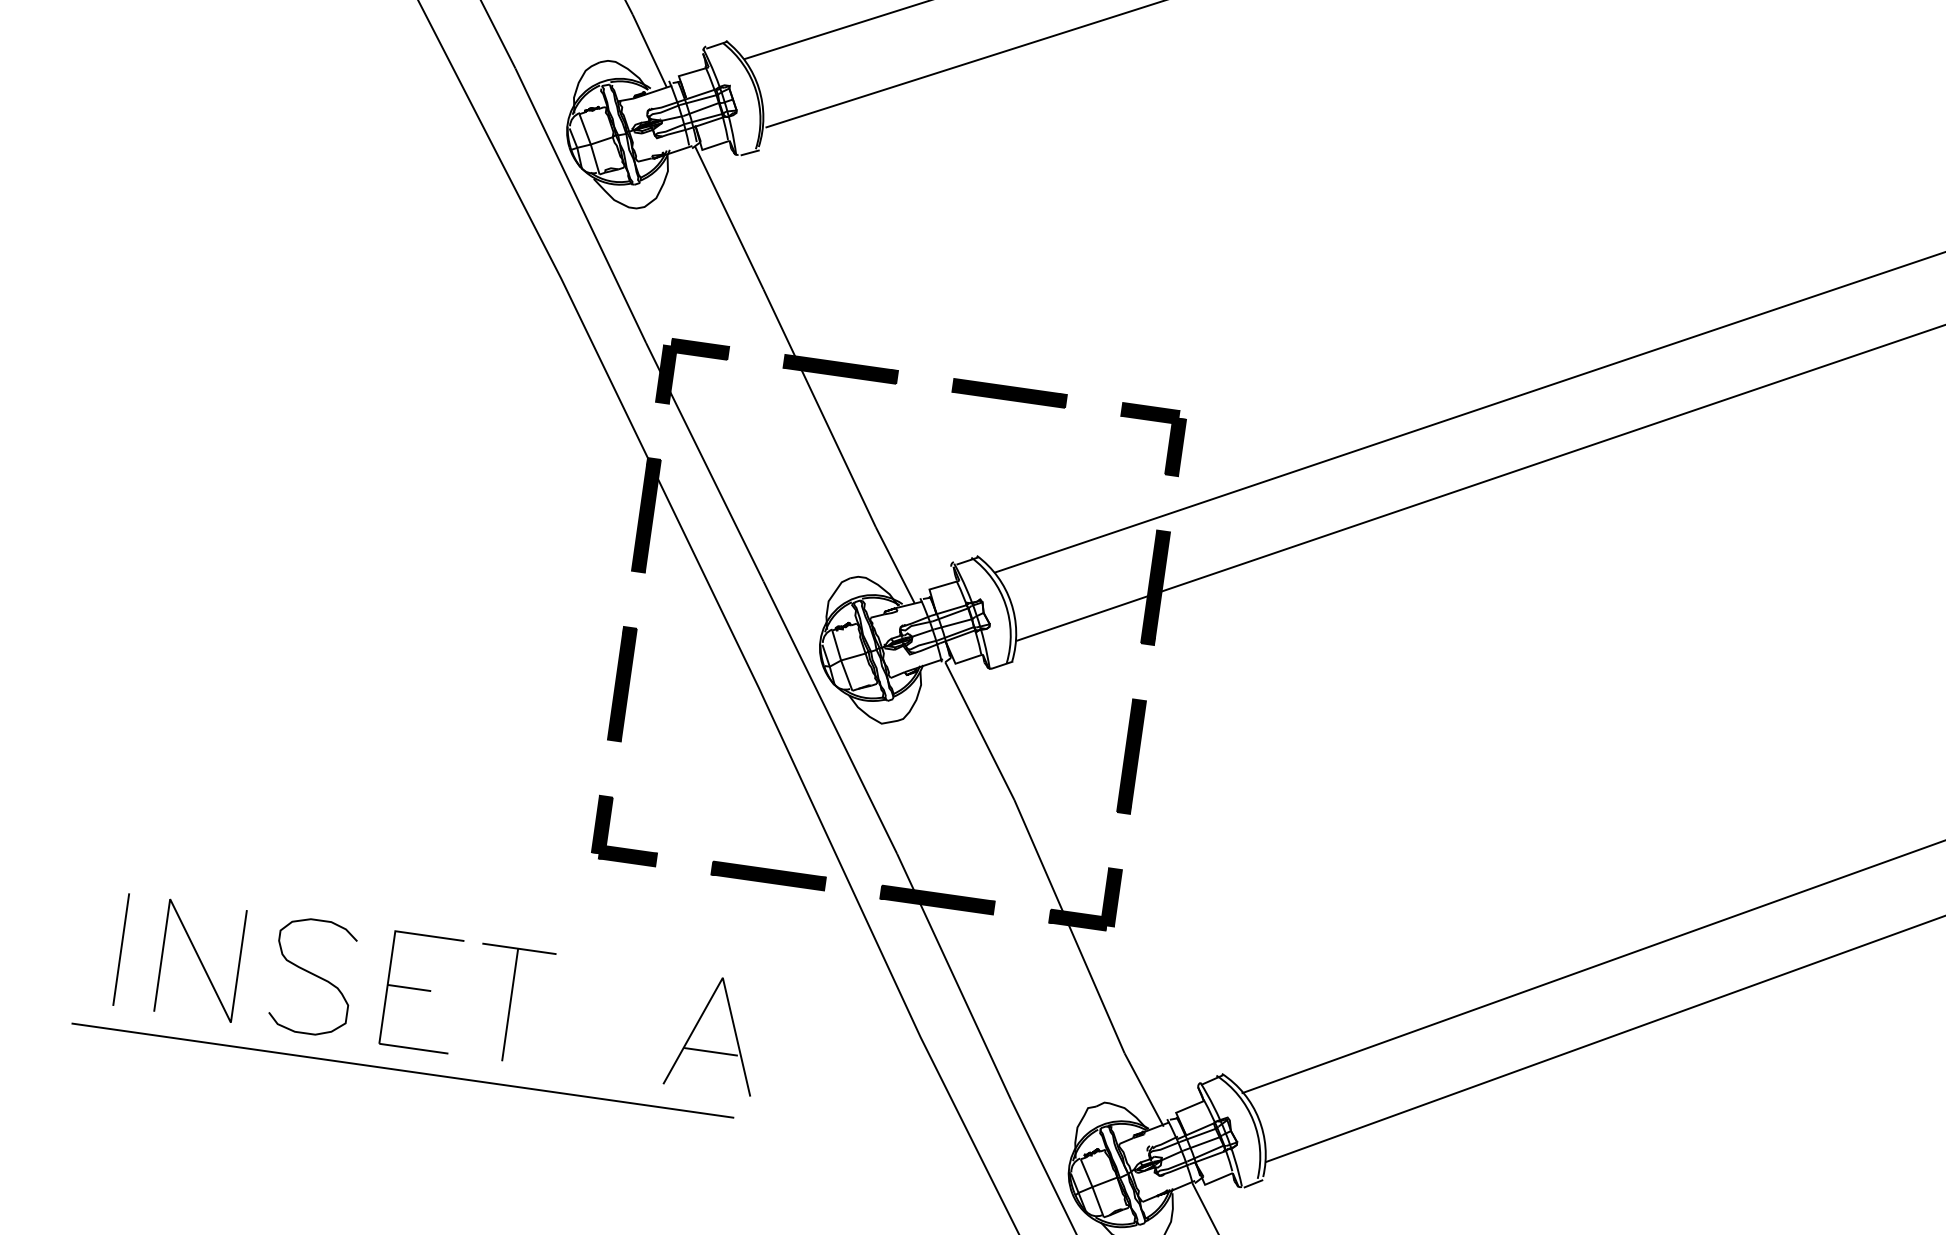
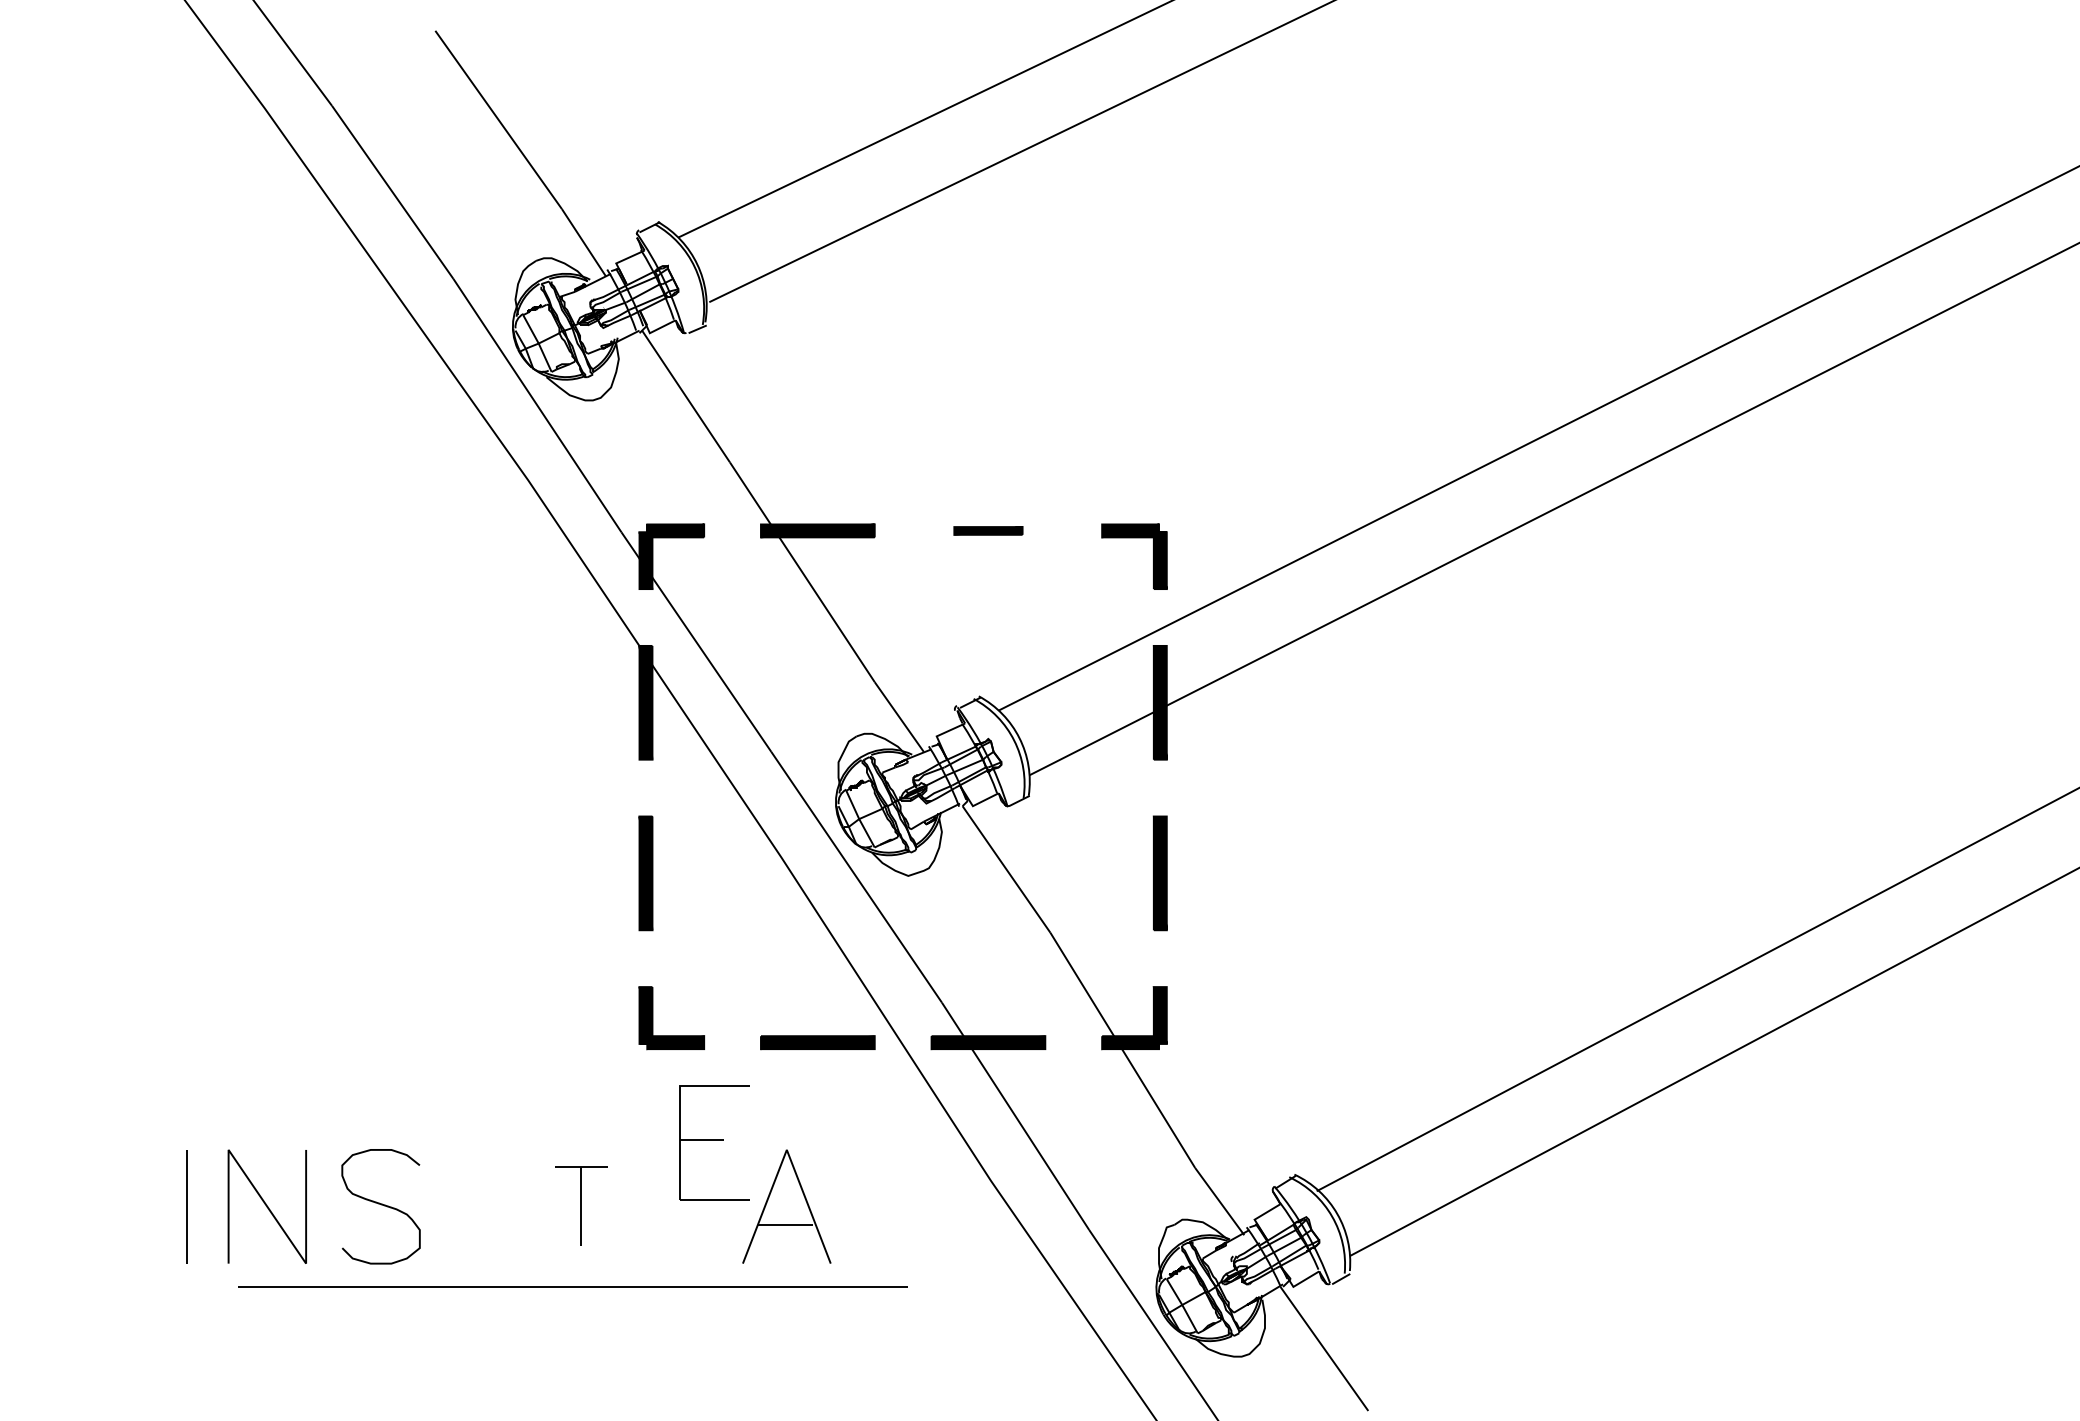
part: (1009, 392) -> (988, 530), size x0.6
part: (421, 992) -> (714, 1142), moved
part: (511, 1004) -> (581, 1206), size x0.7
line: (402, 1070) -> (572, 1286), moved

